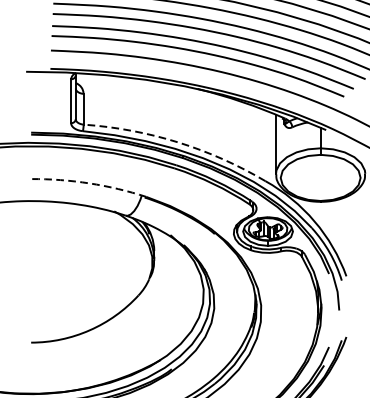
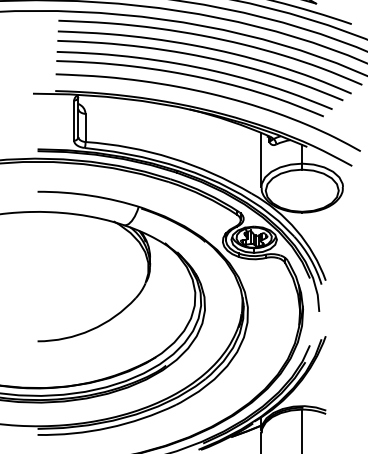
arc: (177, 142) -> (171, 158), dashed -> solid
arc: (89, 183) -> (90, 195), dashed -> solid

